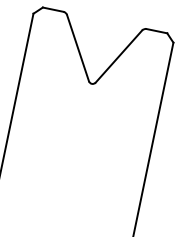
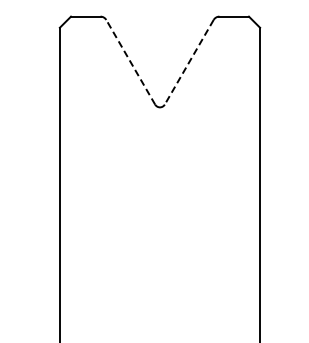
line: (77, 48) -> (130, 62), solid -> dashed
line: (119, 56) -> (189, 62), solid -> dashed

